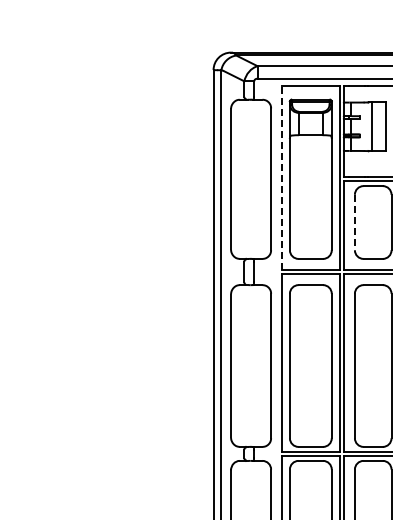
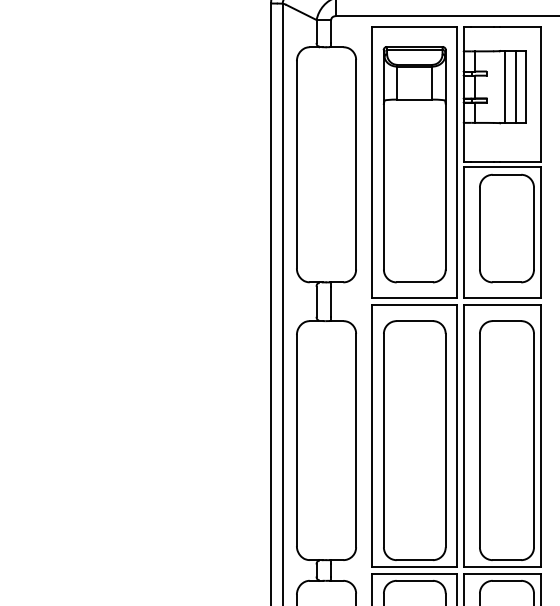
line: (379, 126) -> (516, 86), added
line: (282, 178) -> (372, 163), dashed -> solid
line: (354, 222) -> (479, 228), dashed -> solid

